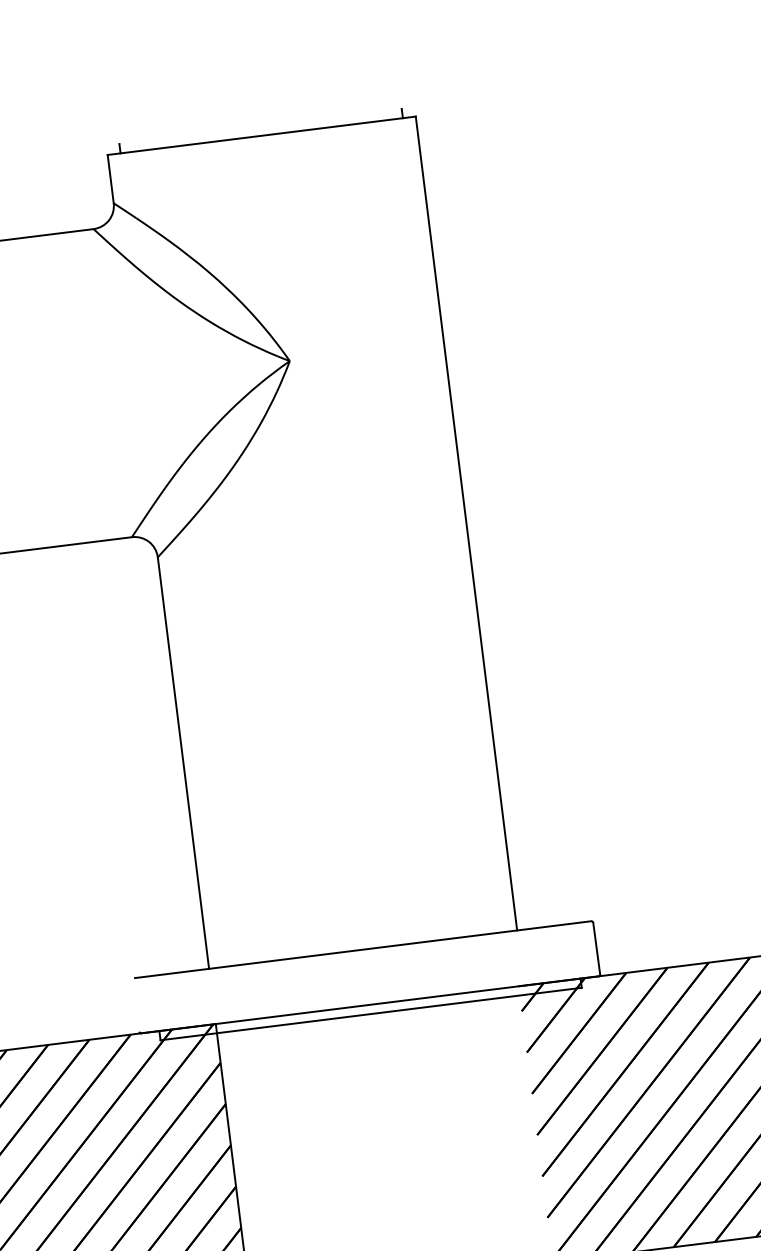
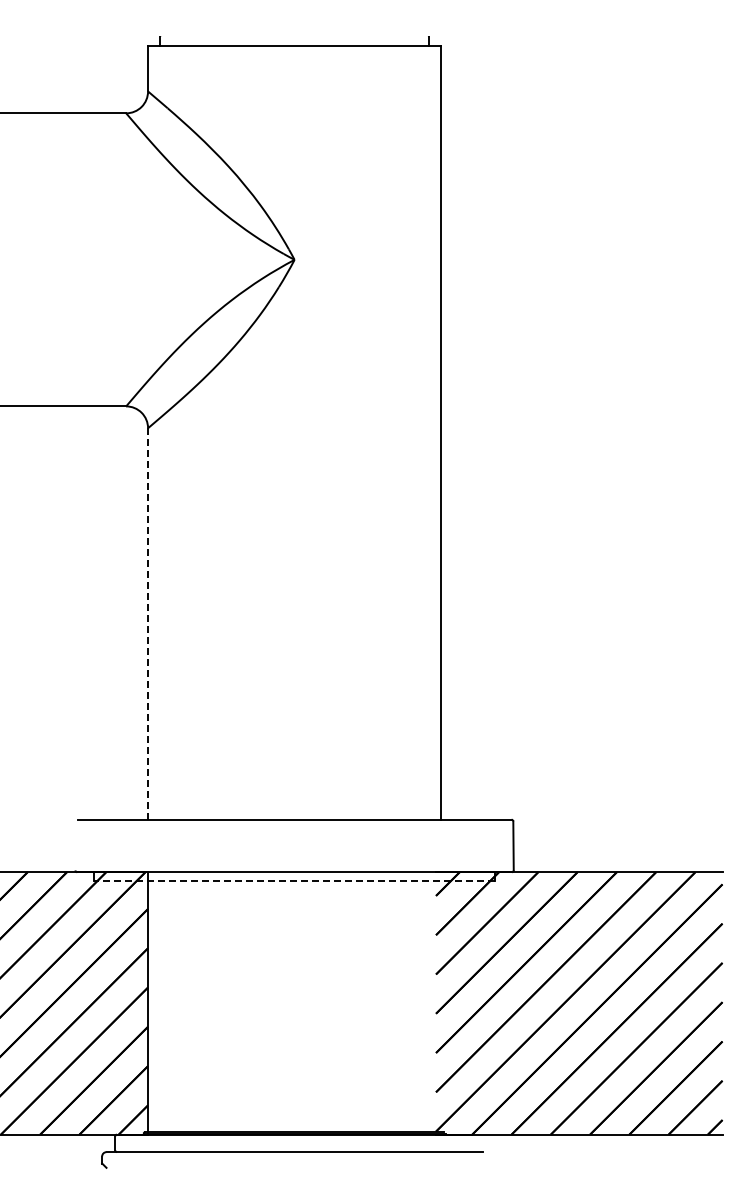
line: (183, 762) -> (148, 623), solid -> dashed
line: (370, 1013) -> (294, 880), solid -> dashed

